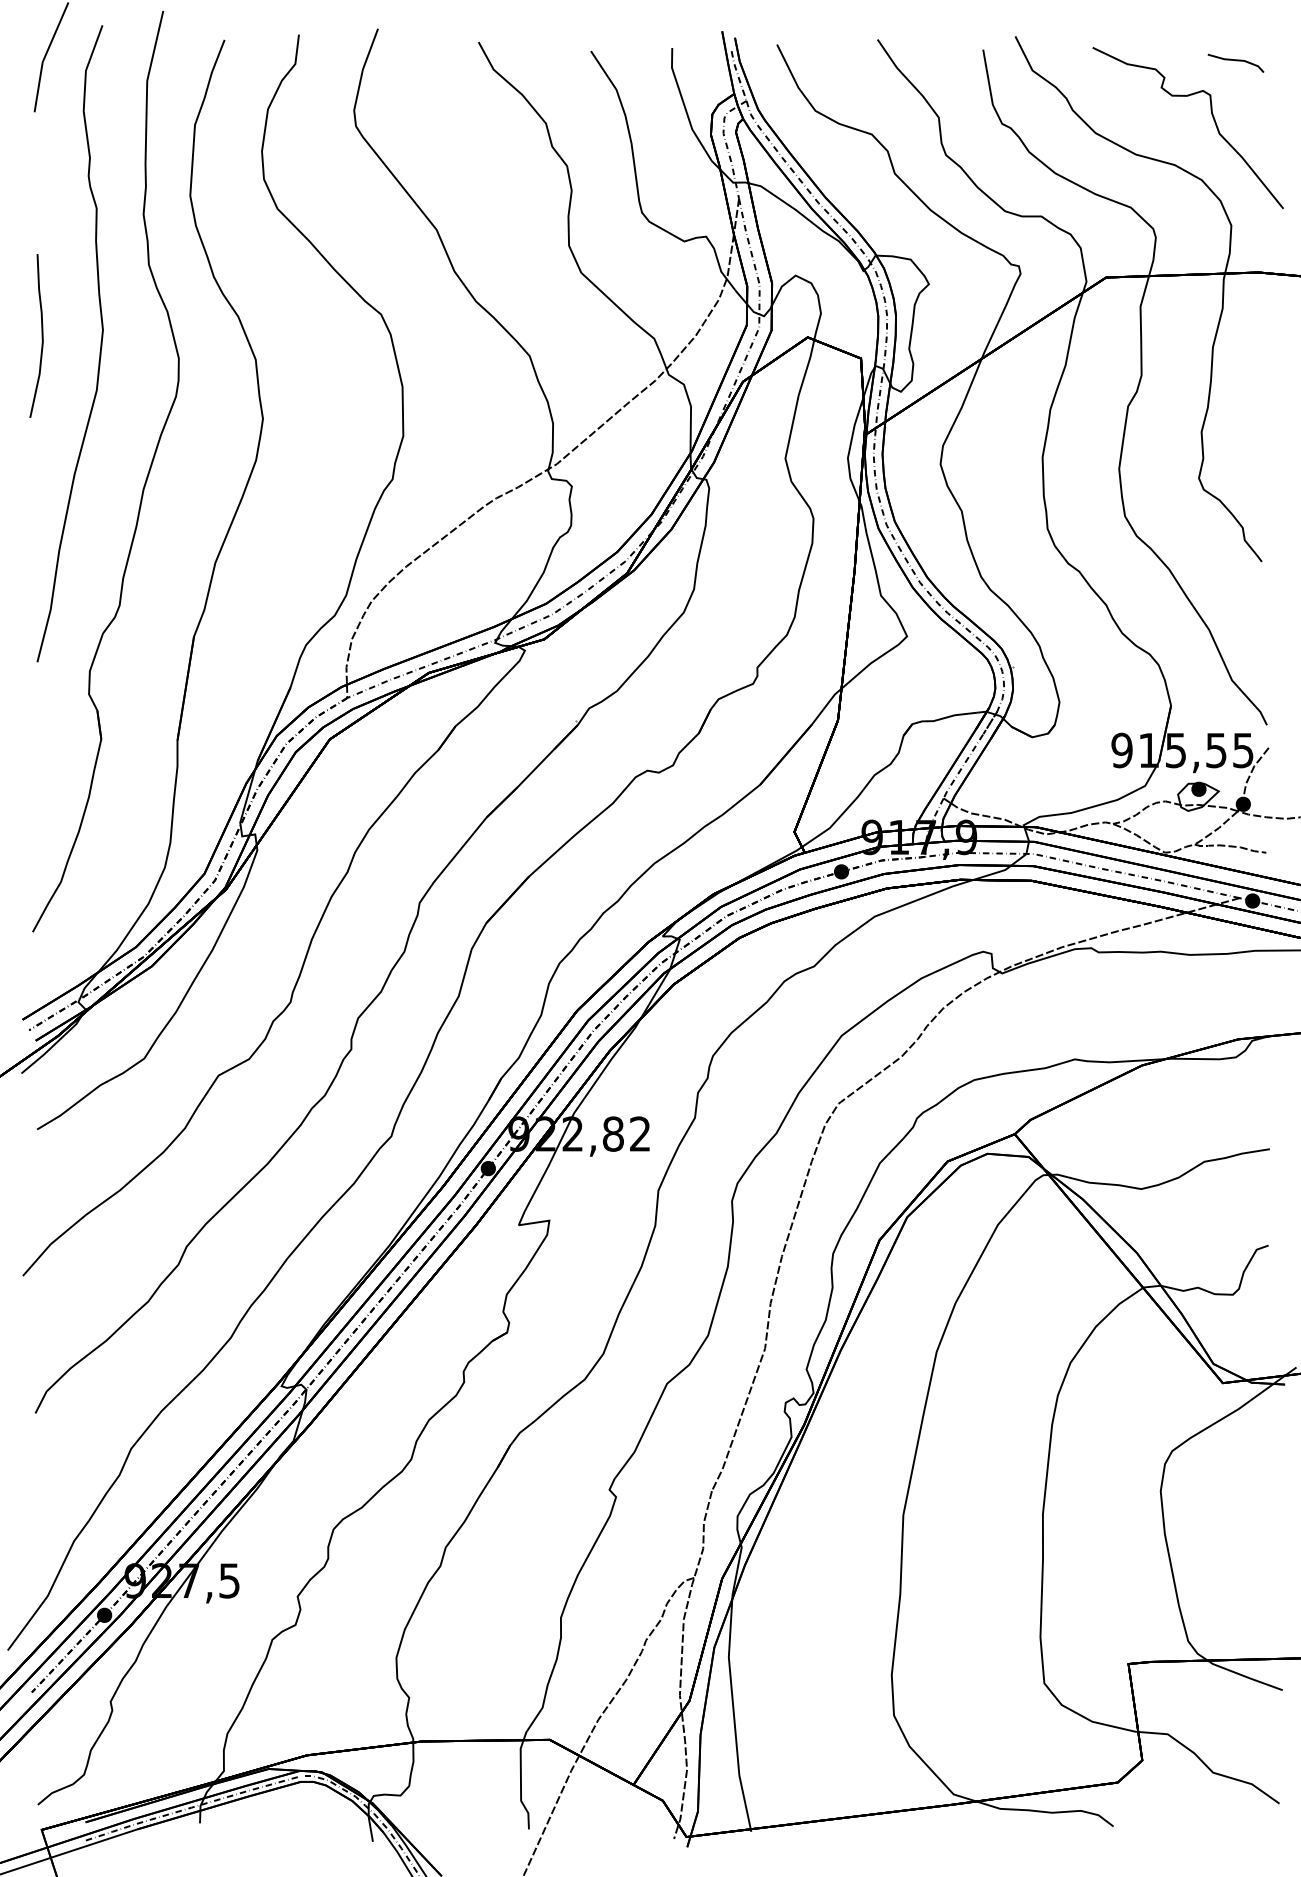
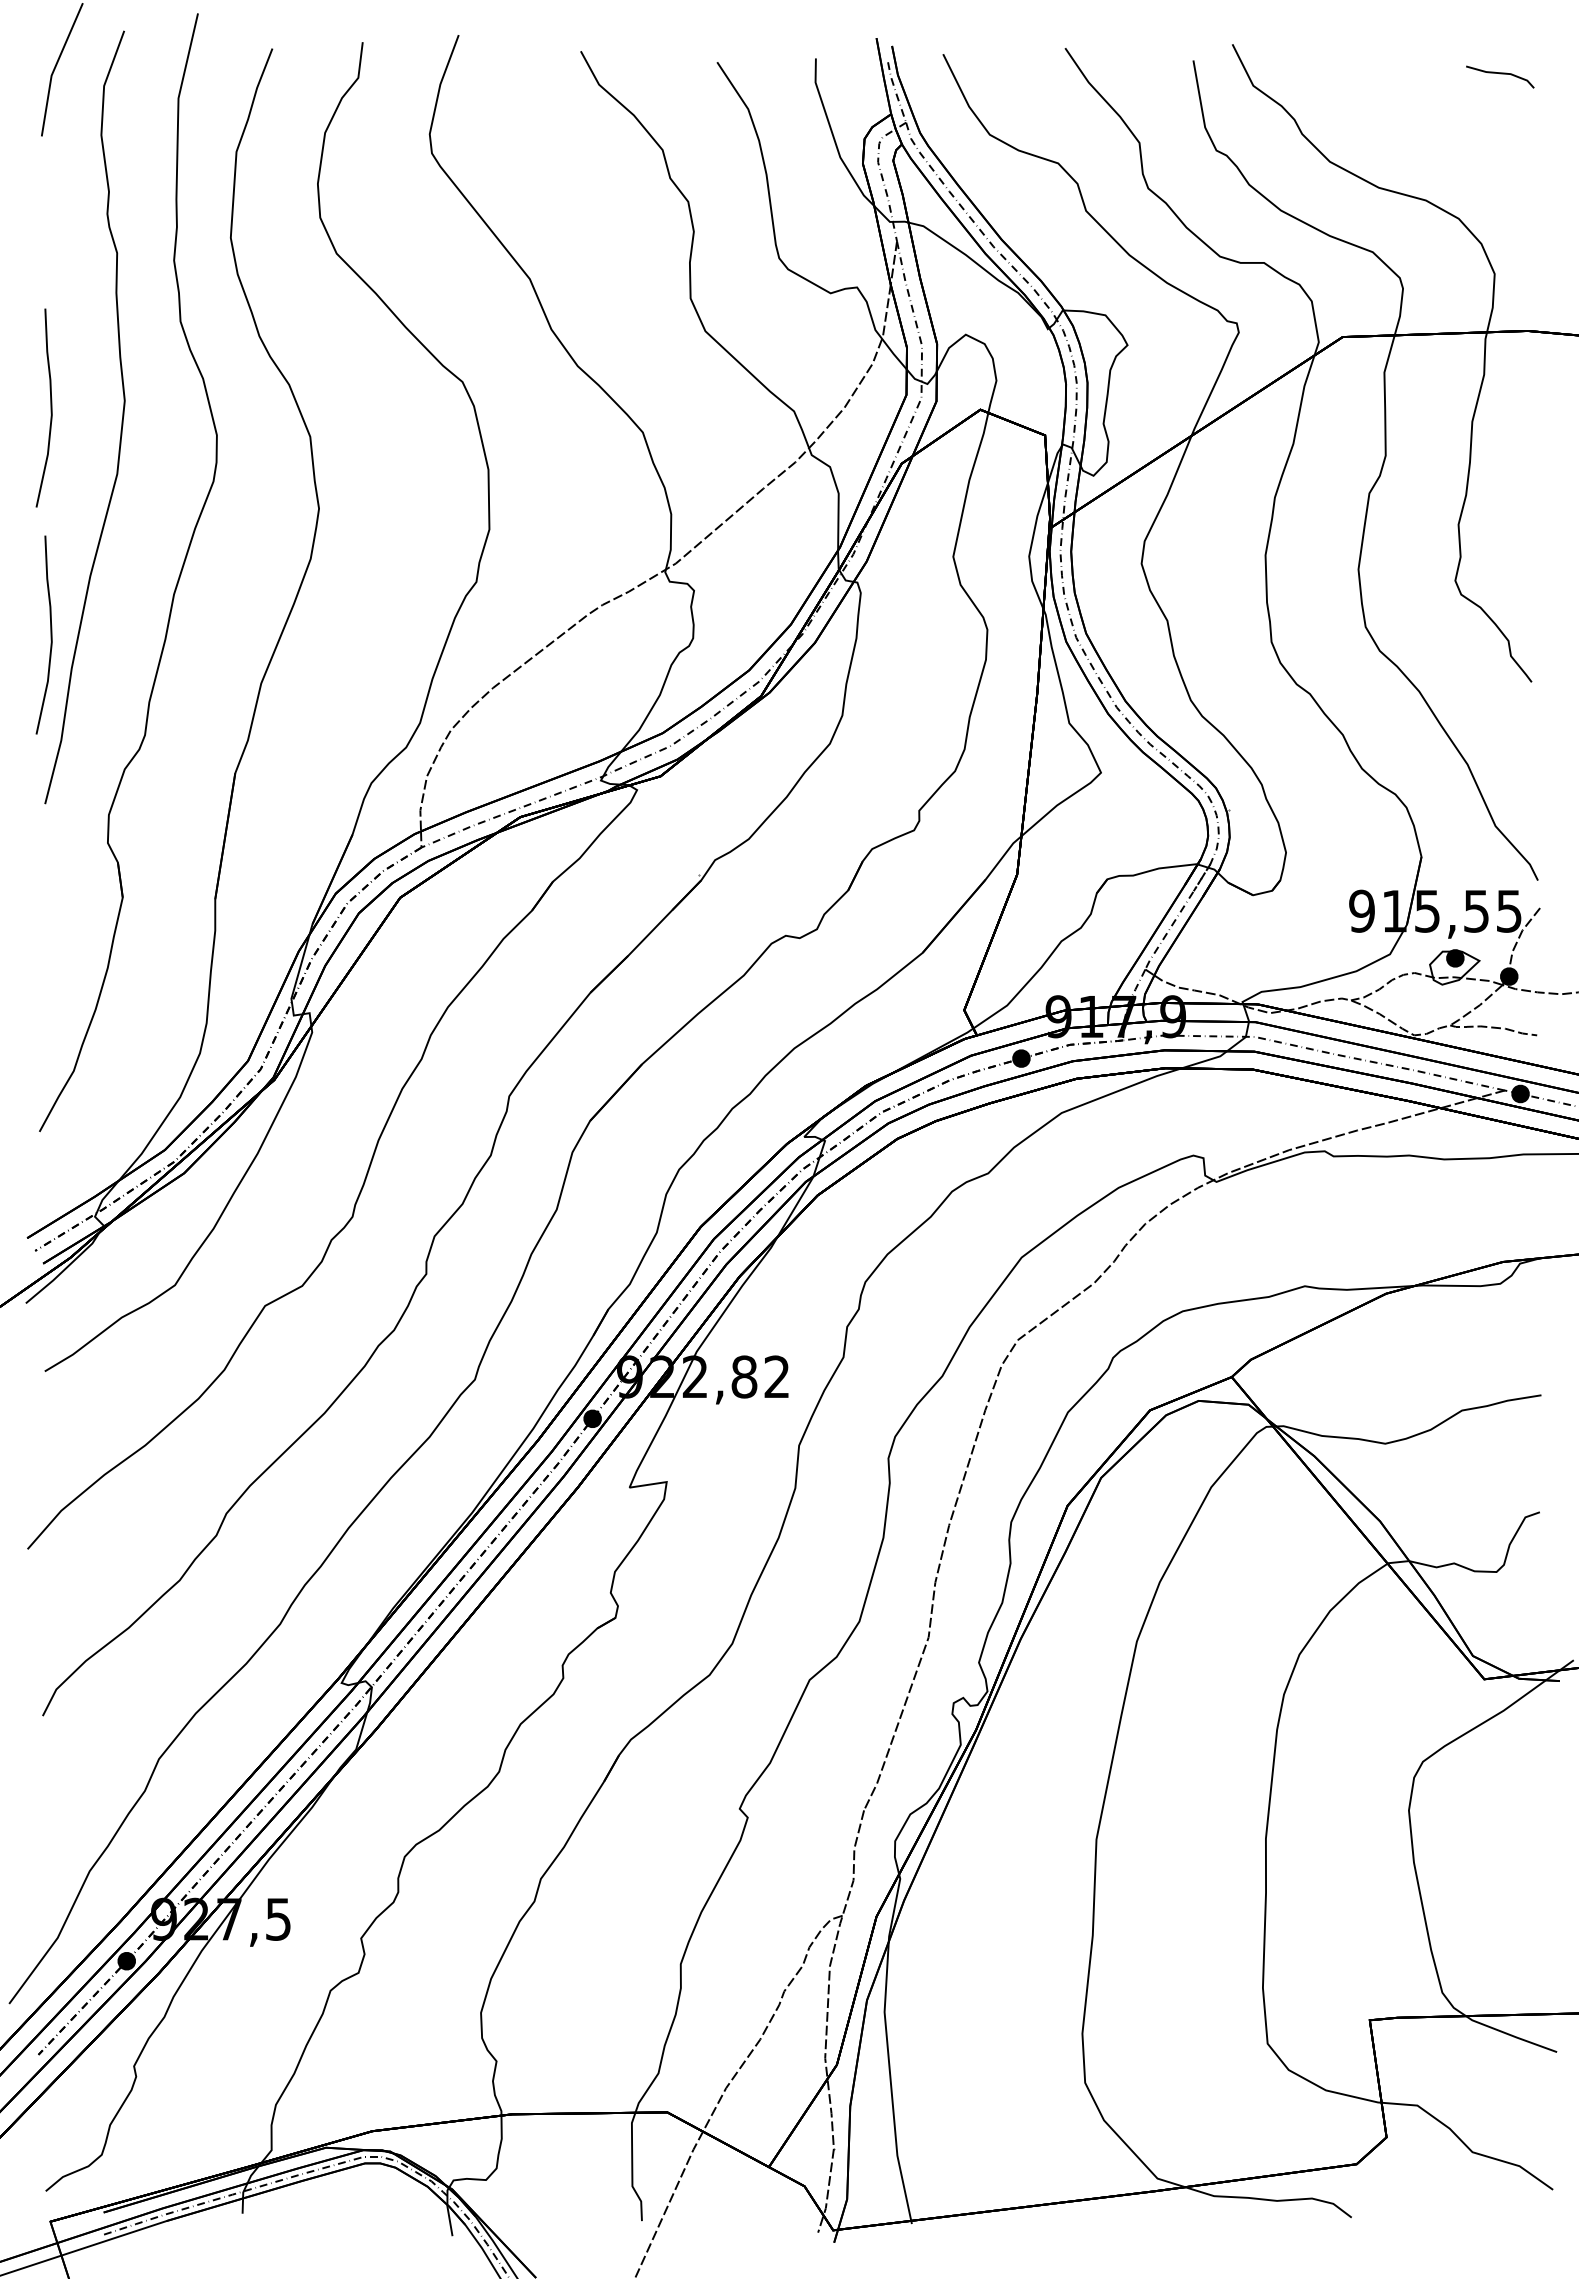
curve: (1213, 118) -> (1472, 144), removed
curve: (41, 522) -> (50, 634), added

